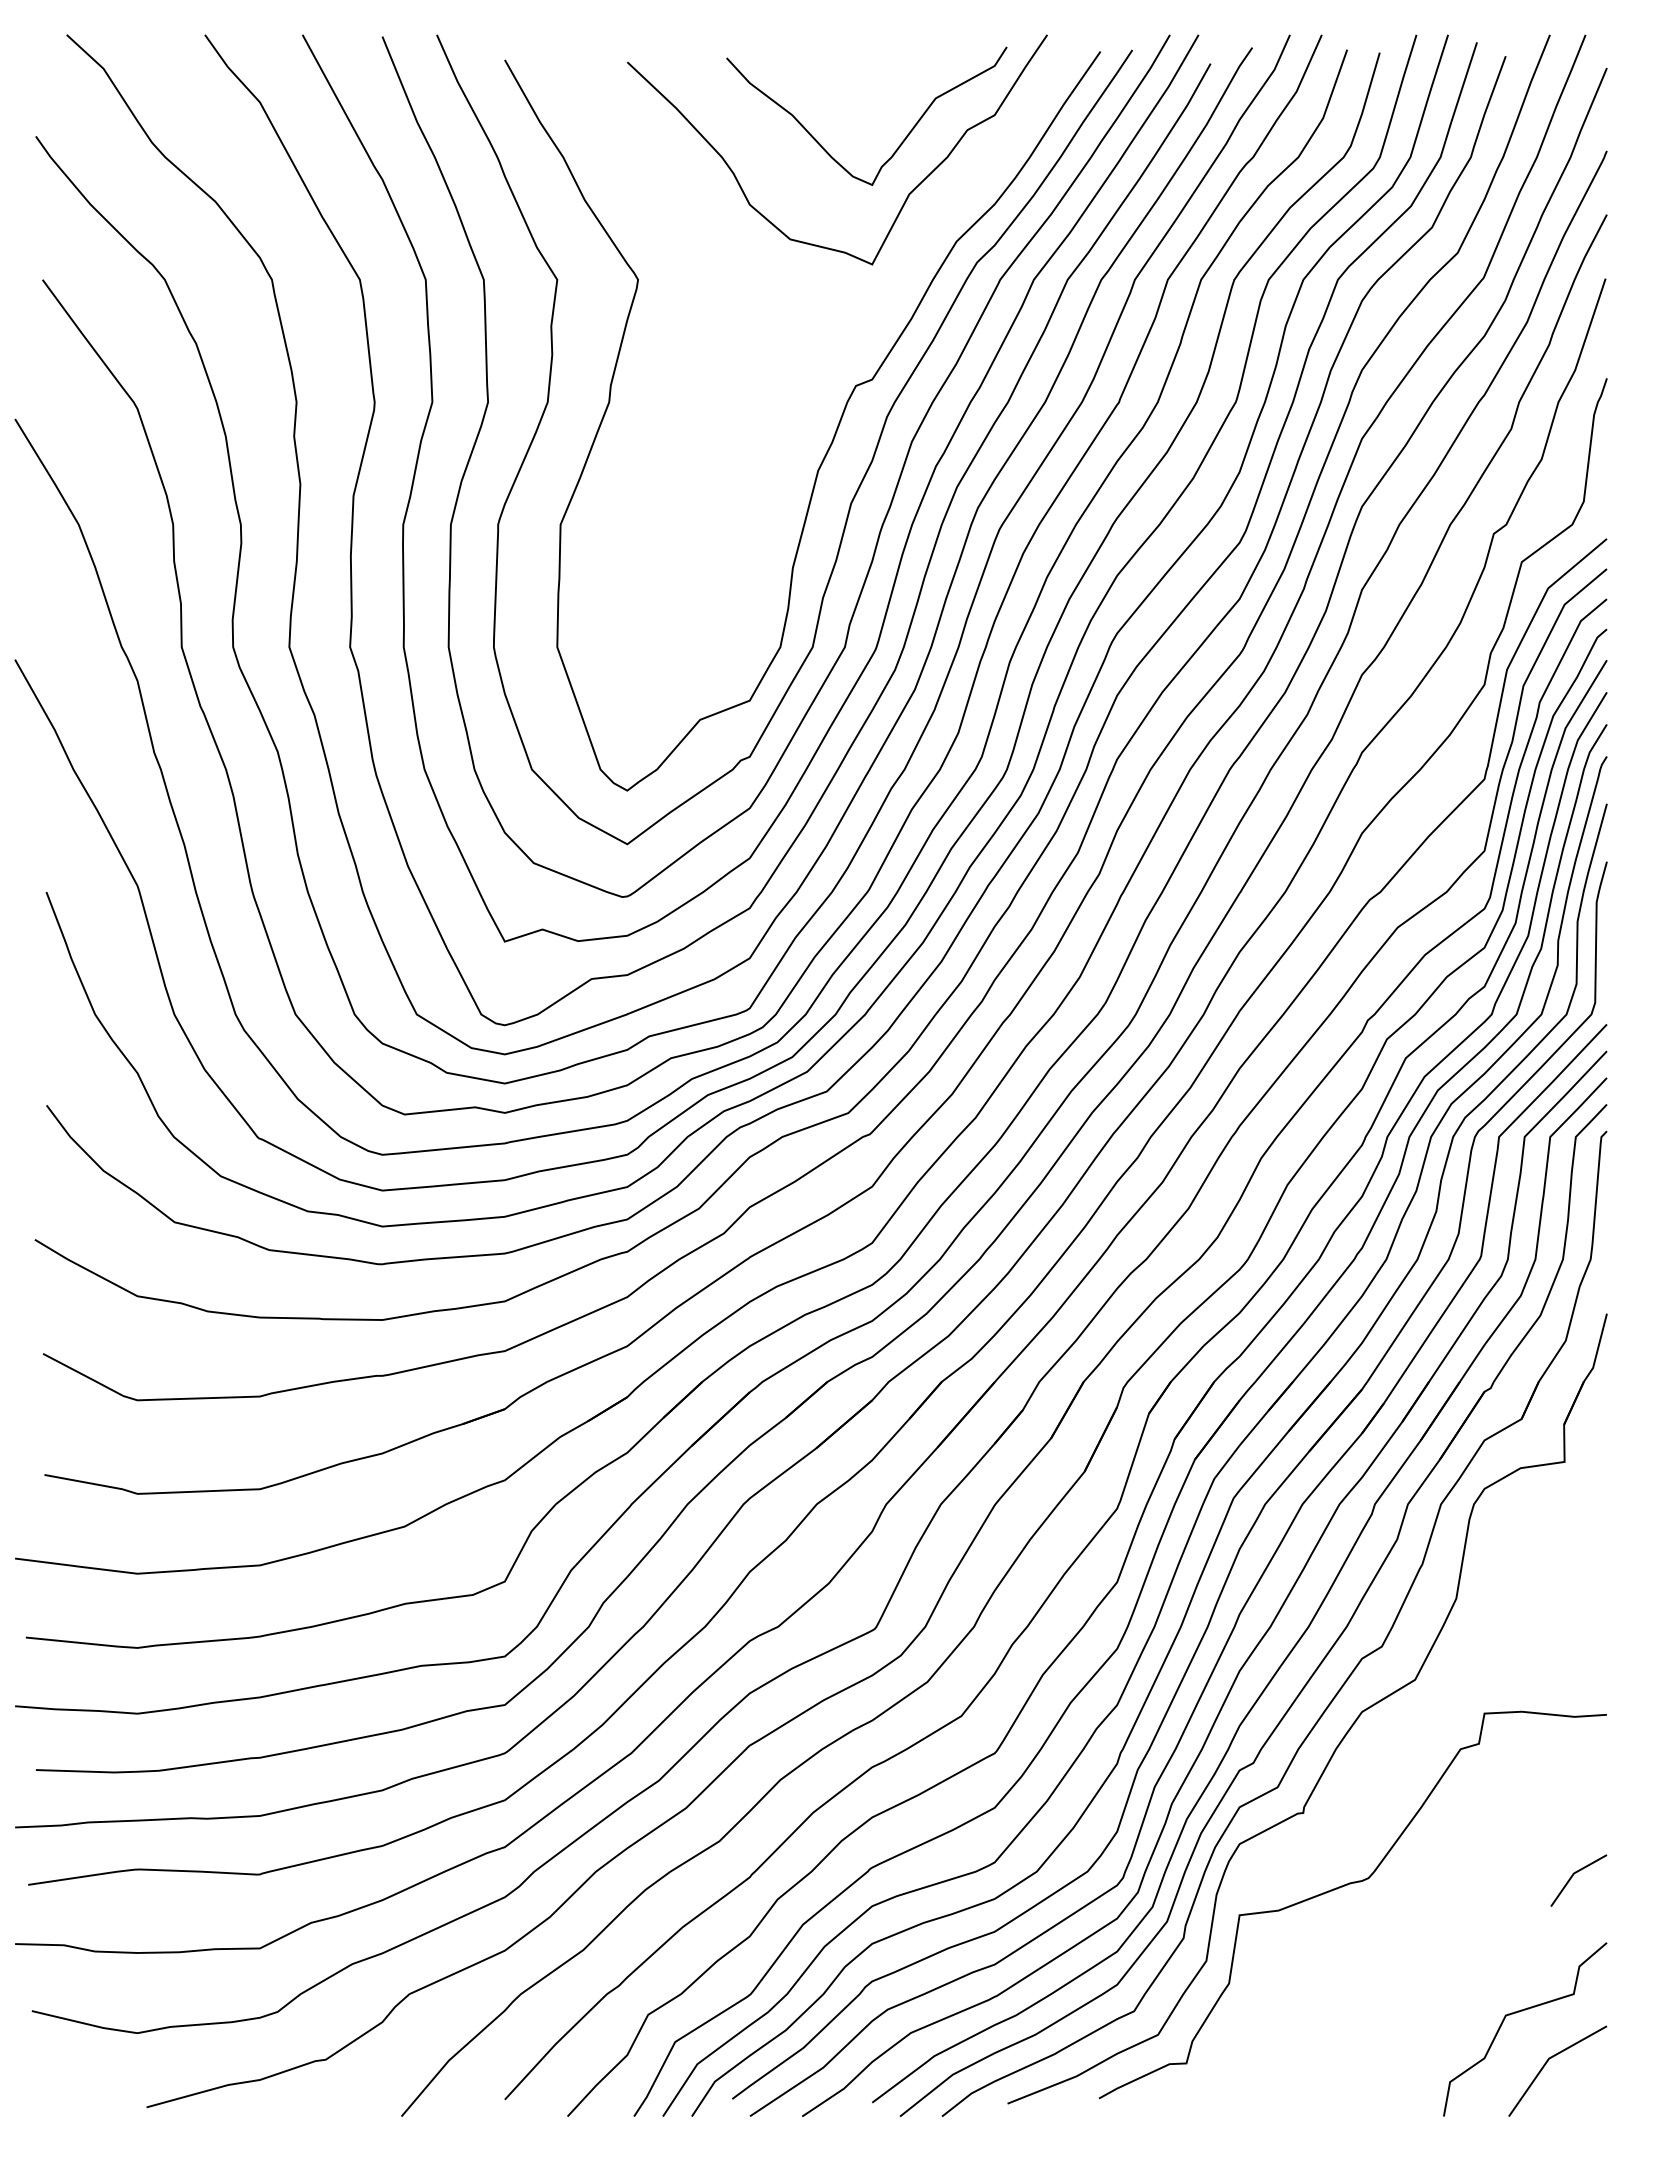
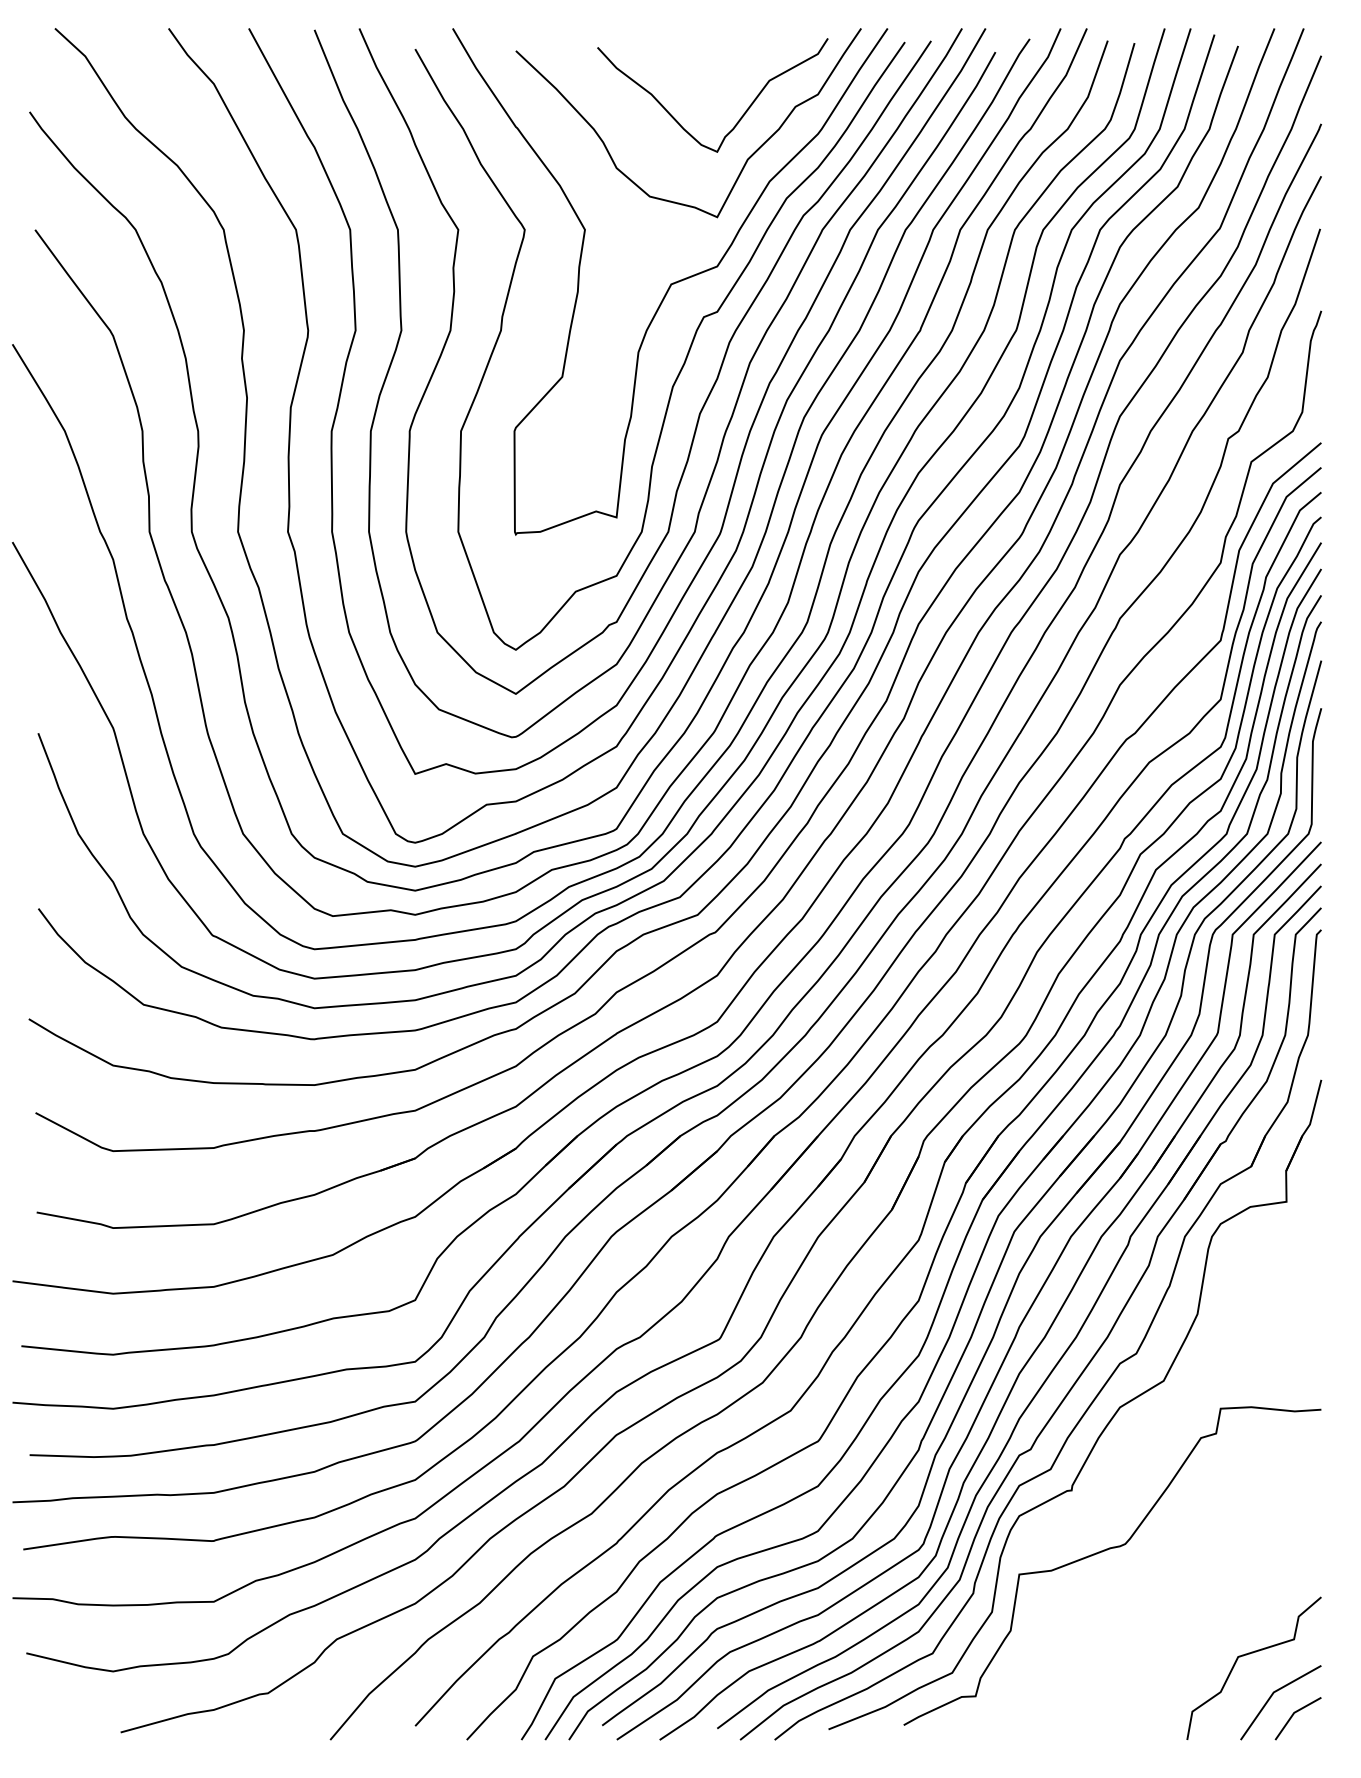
curve: (817, 344) -> (672, 283), added
line: (1572, 1877) -> (1293, 1716), moved

